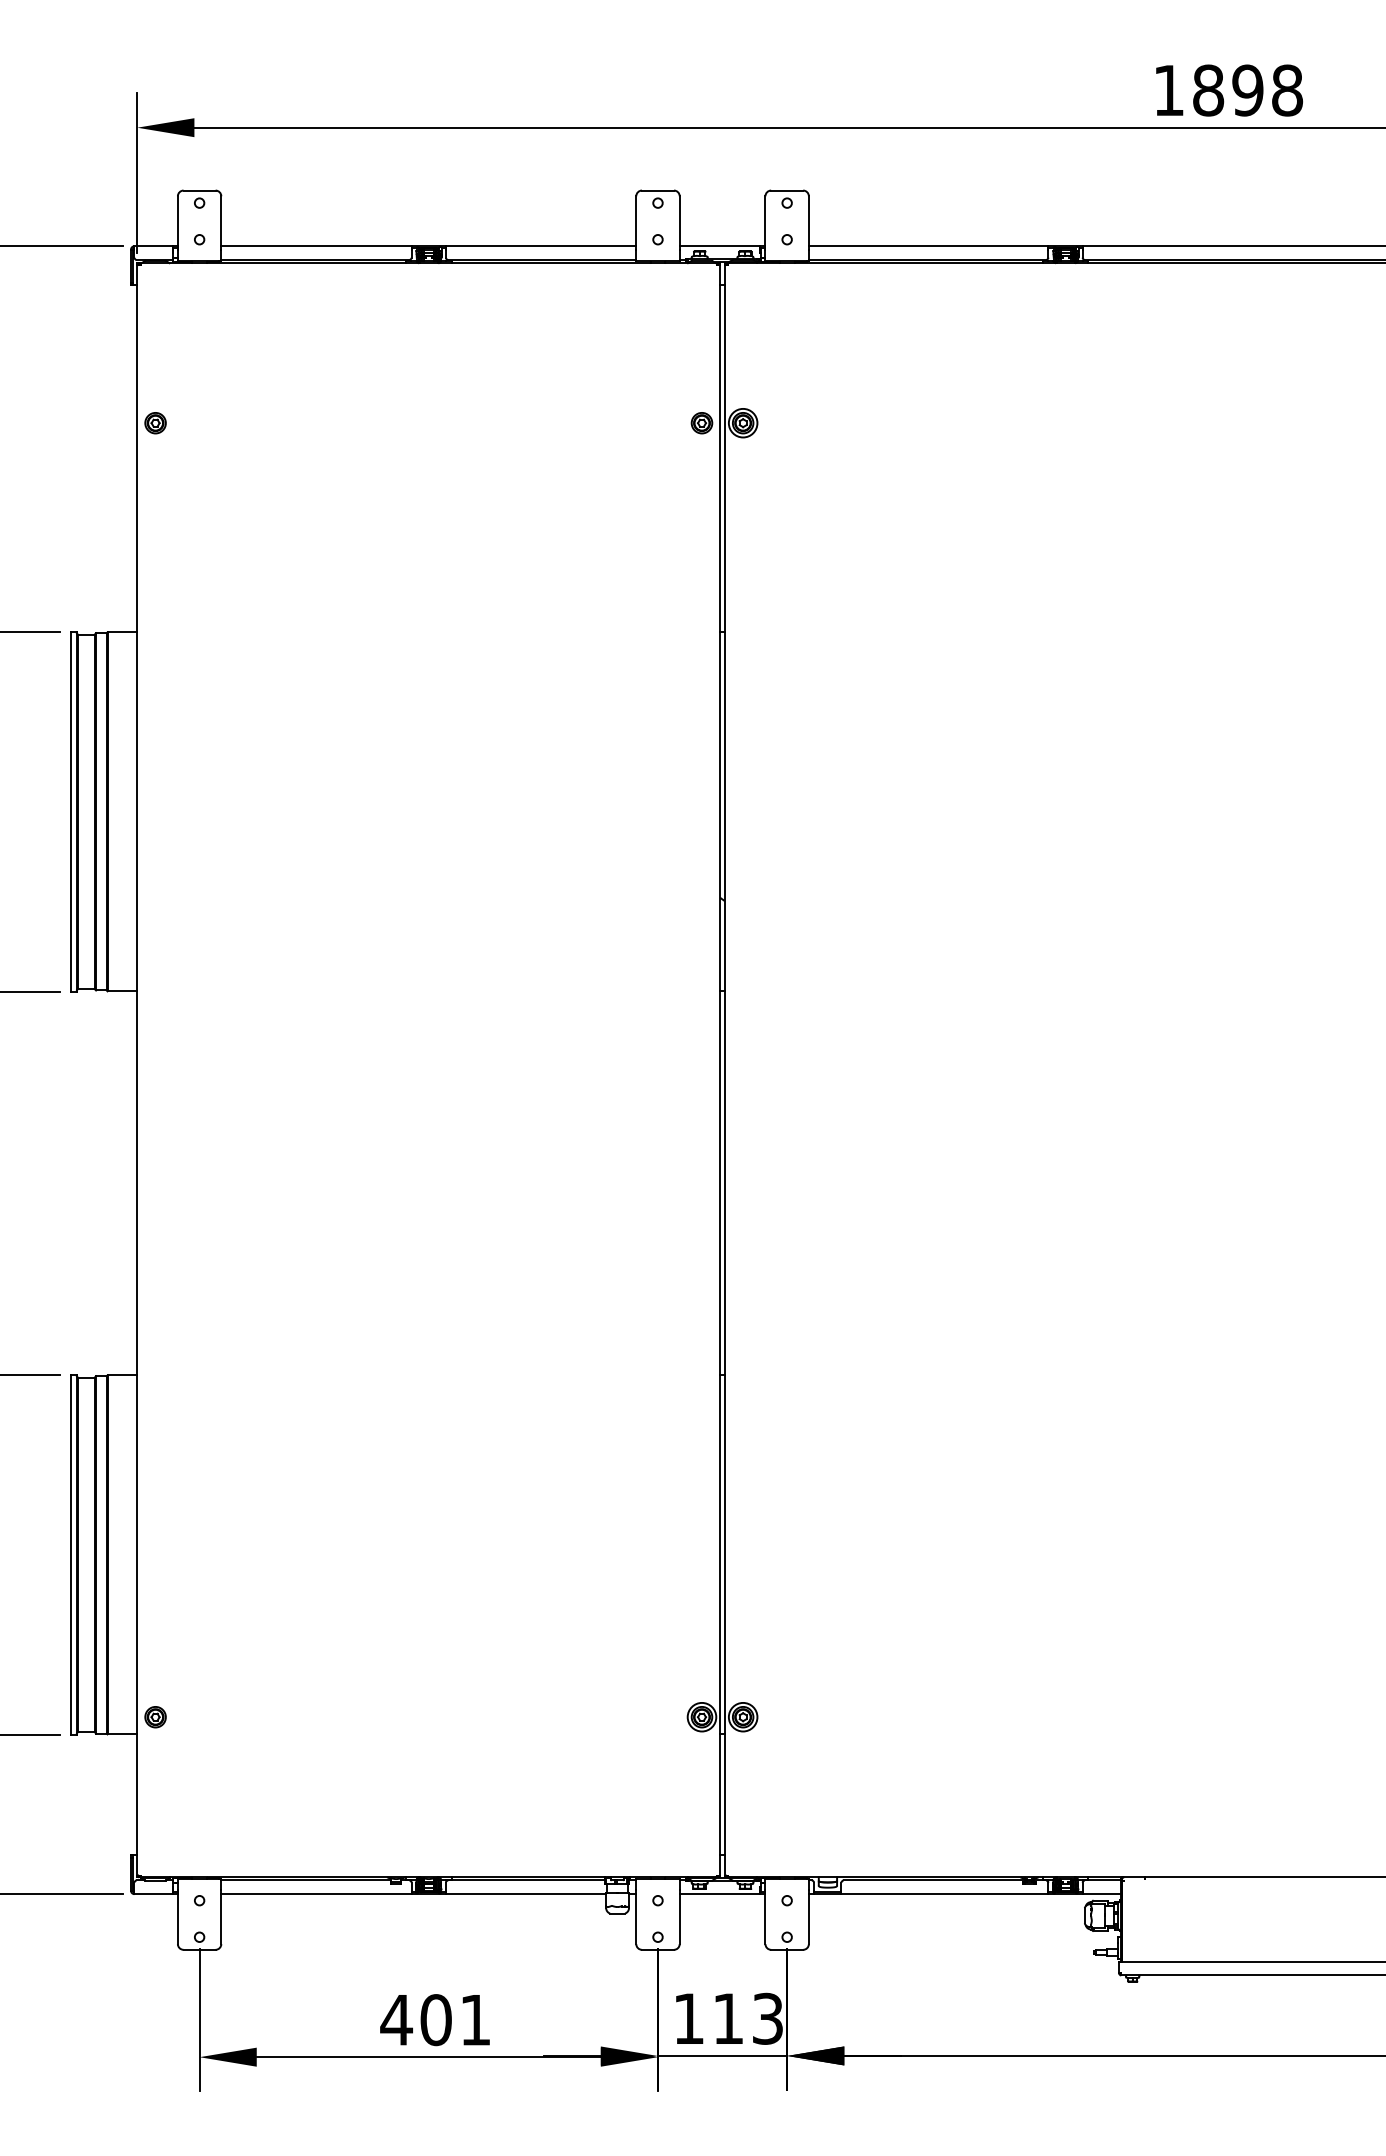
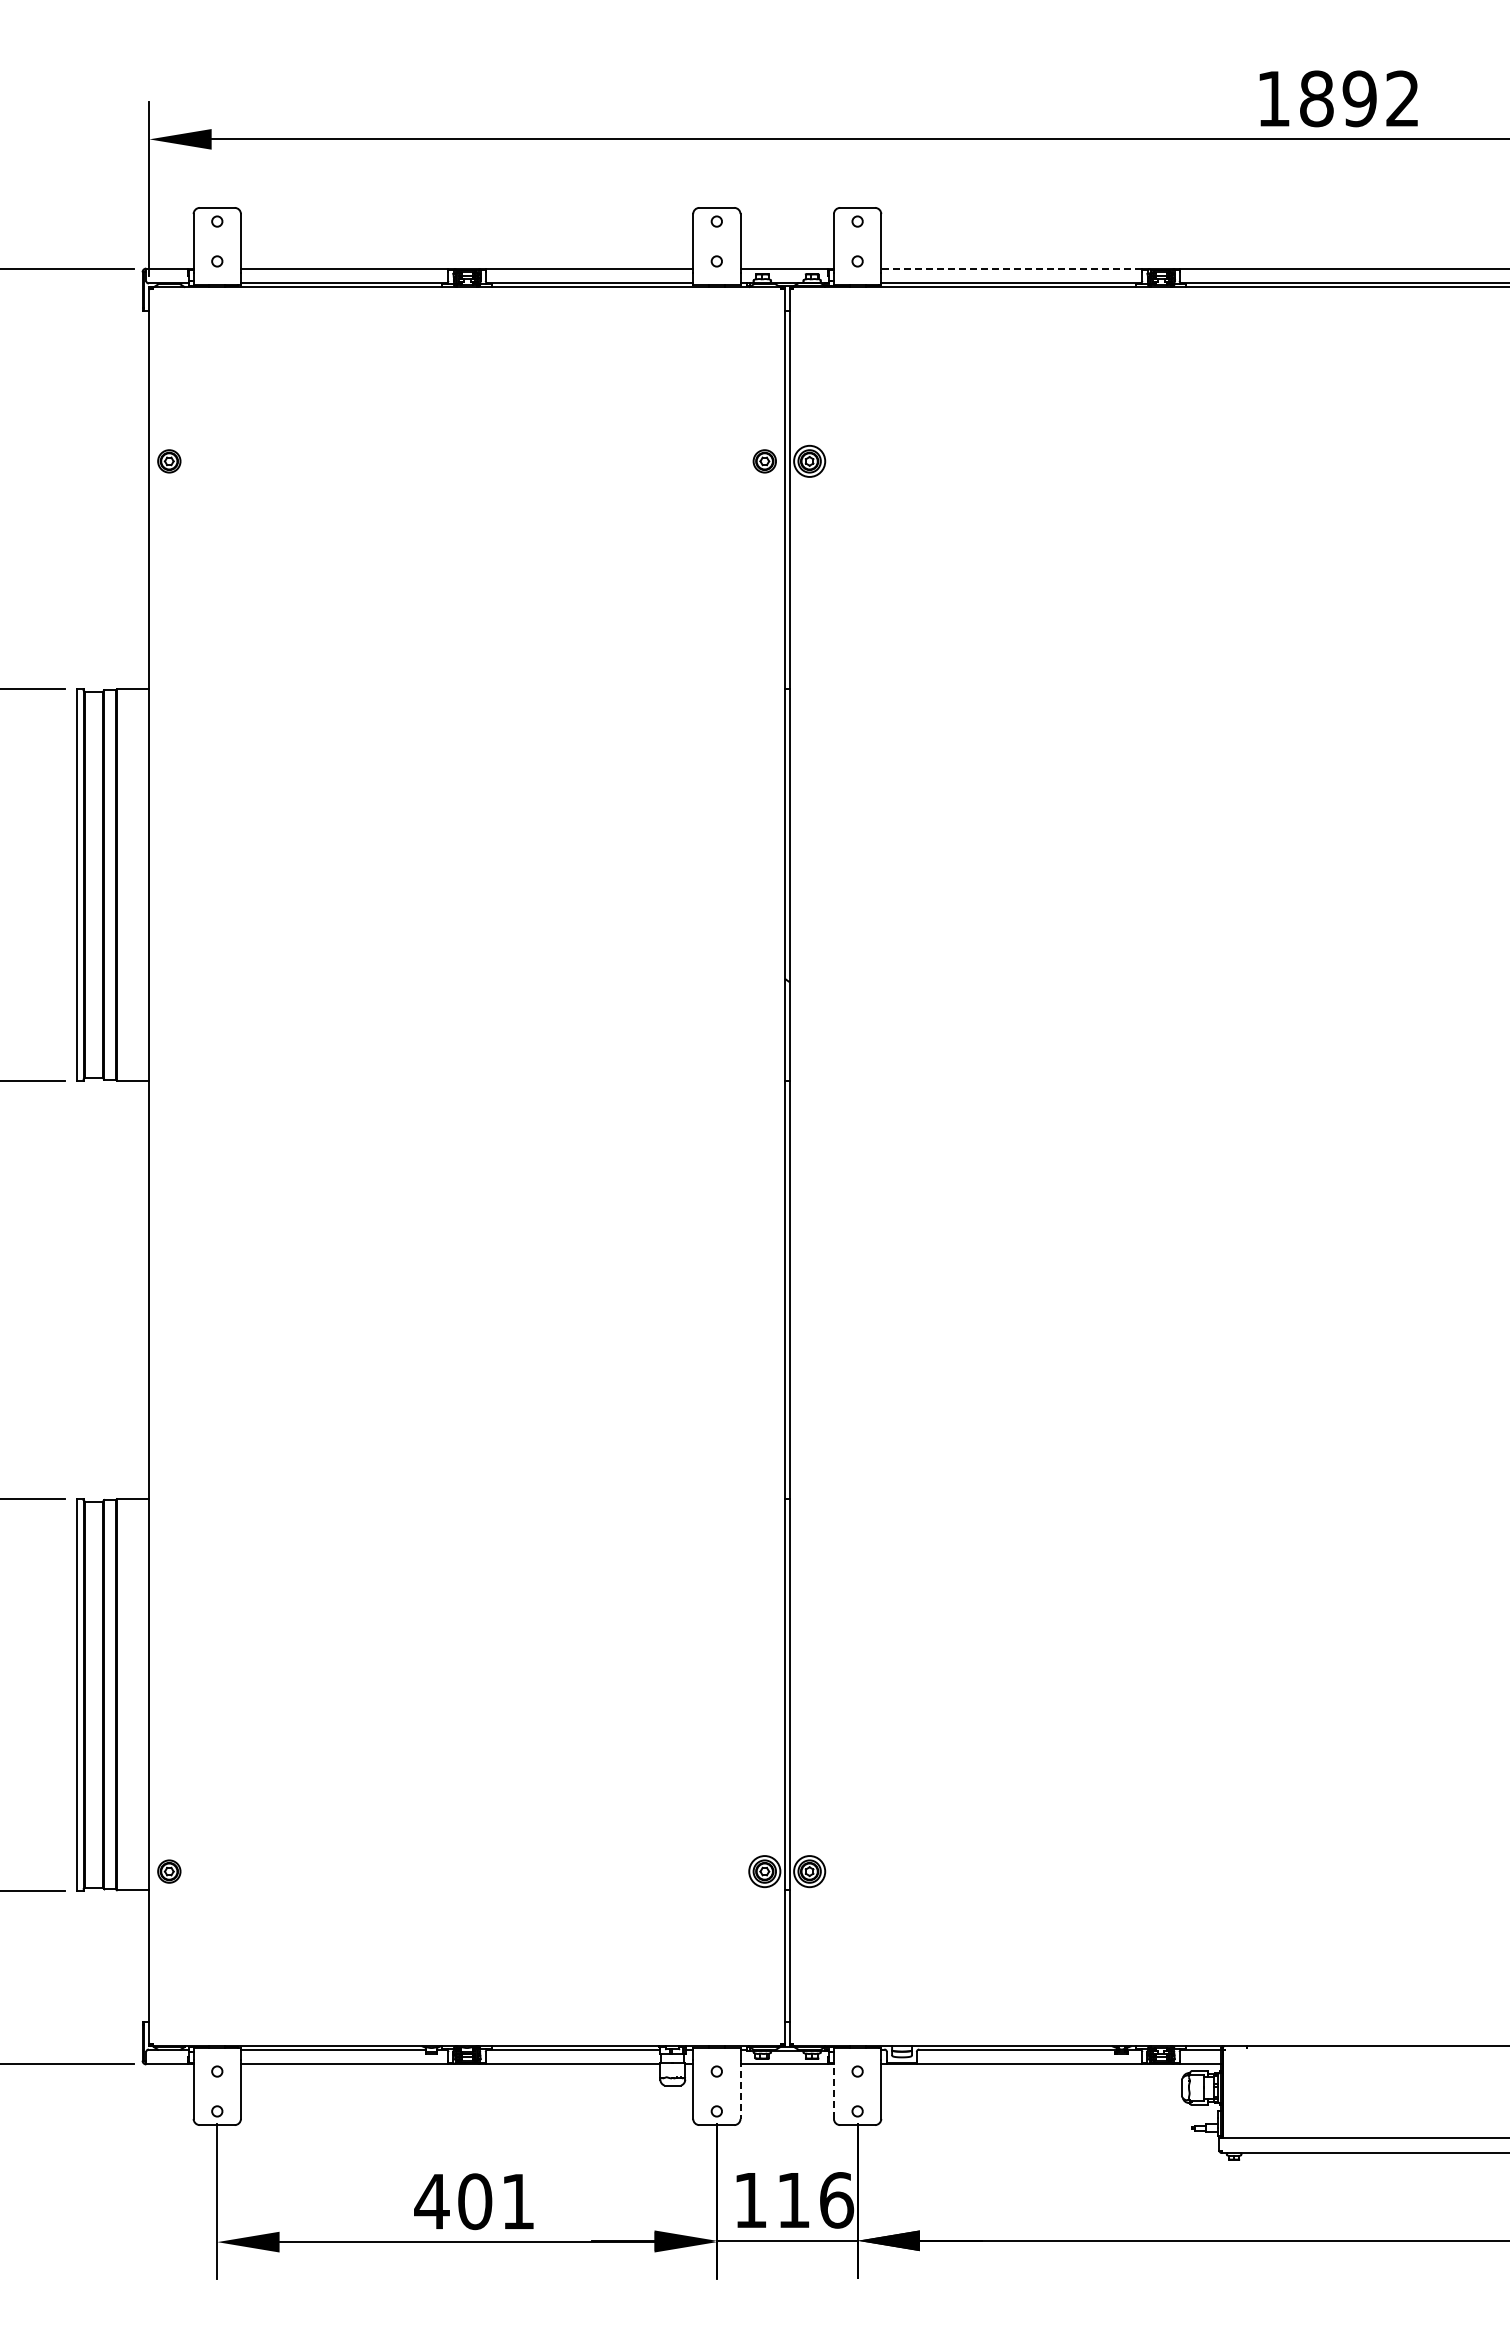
text: (1287, 90) -> (1402, 98), 1898 -> 1892
line: (928, 246) -> (1011, 268), solid -> dashed
line: (765, 1917) -> (833, 2089), solid -> dashed
line: (679, 1918) -> (740, 2090), solid -> dashed
text: (768, 2018) -> (837, 2200), 113 -> 116

